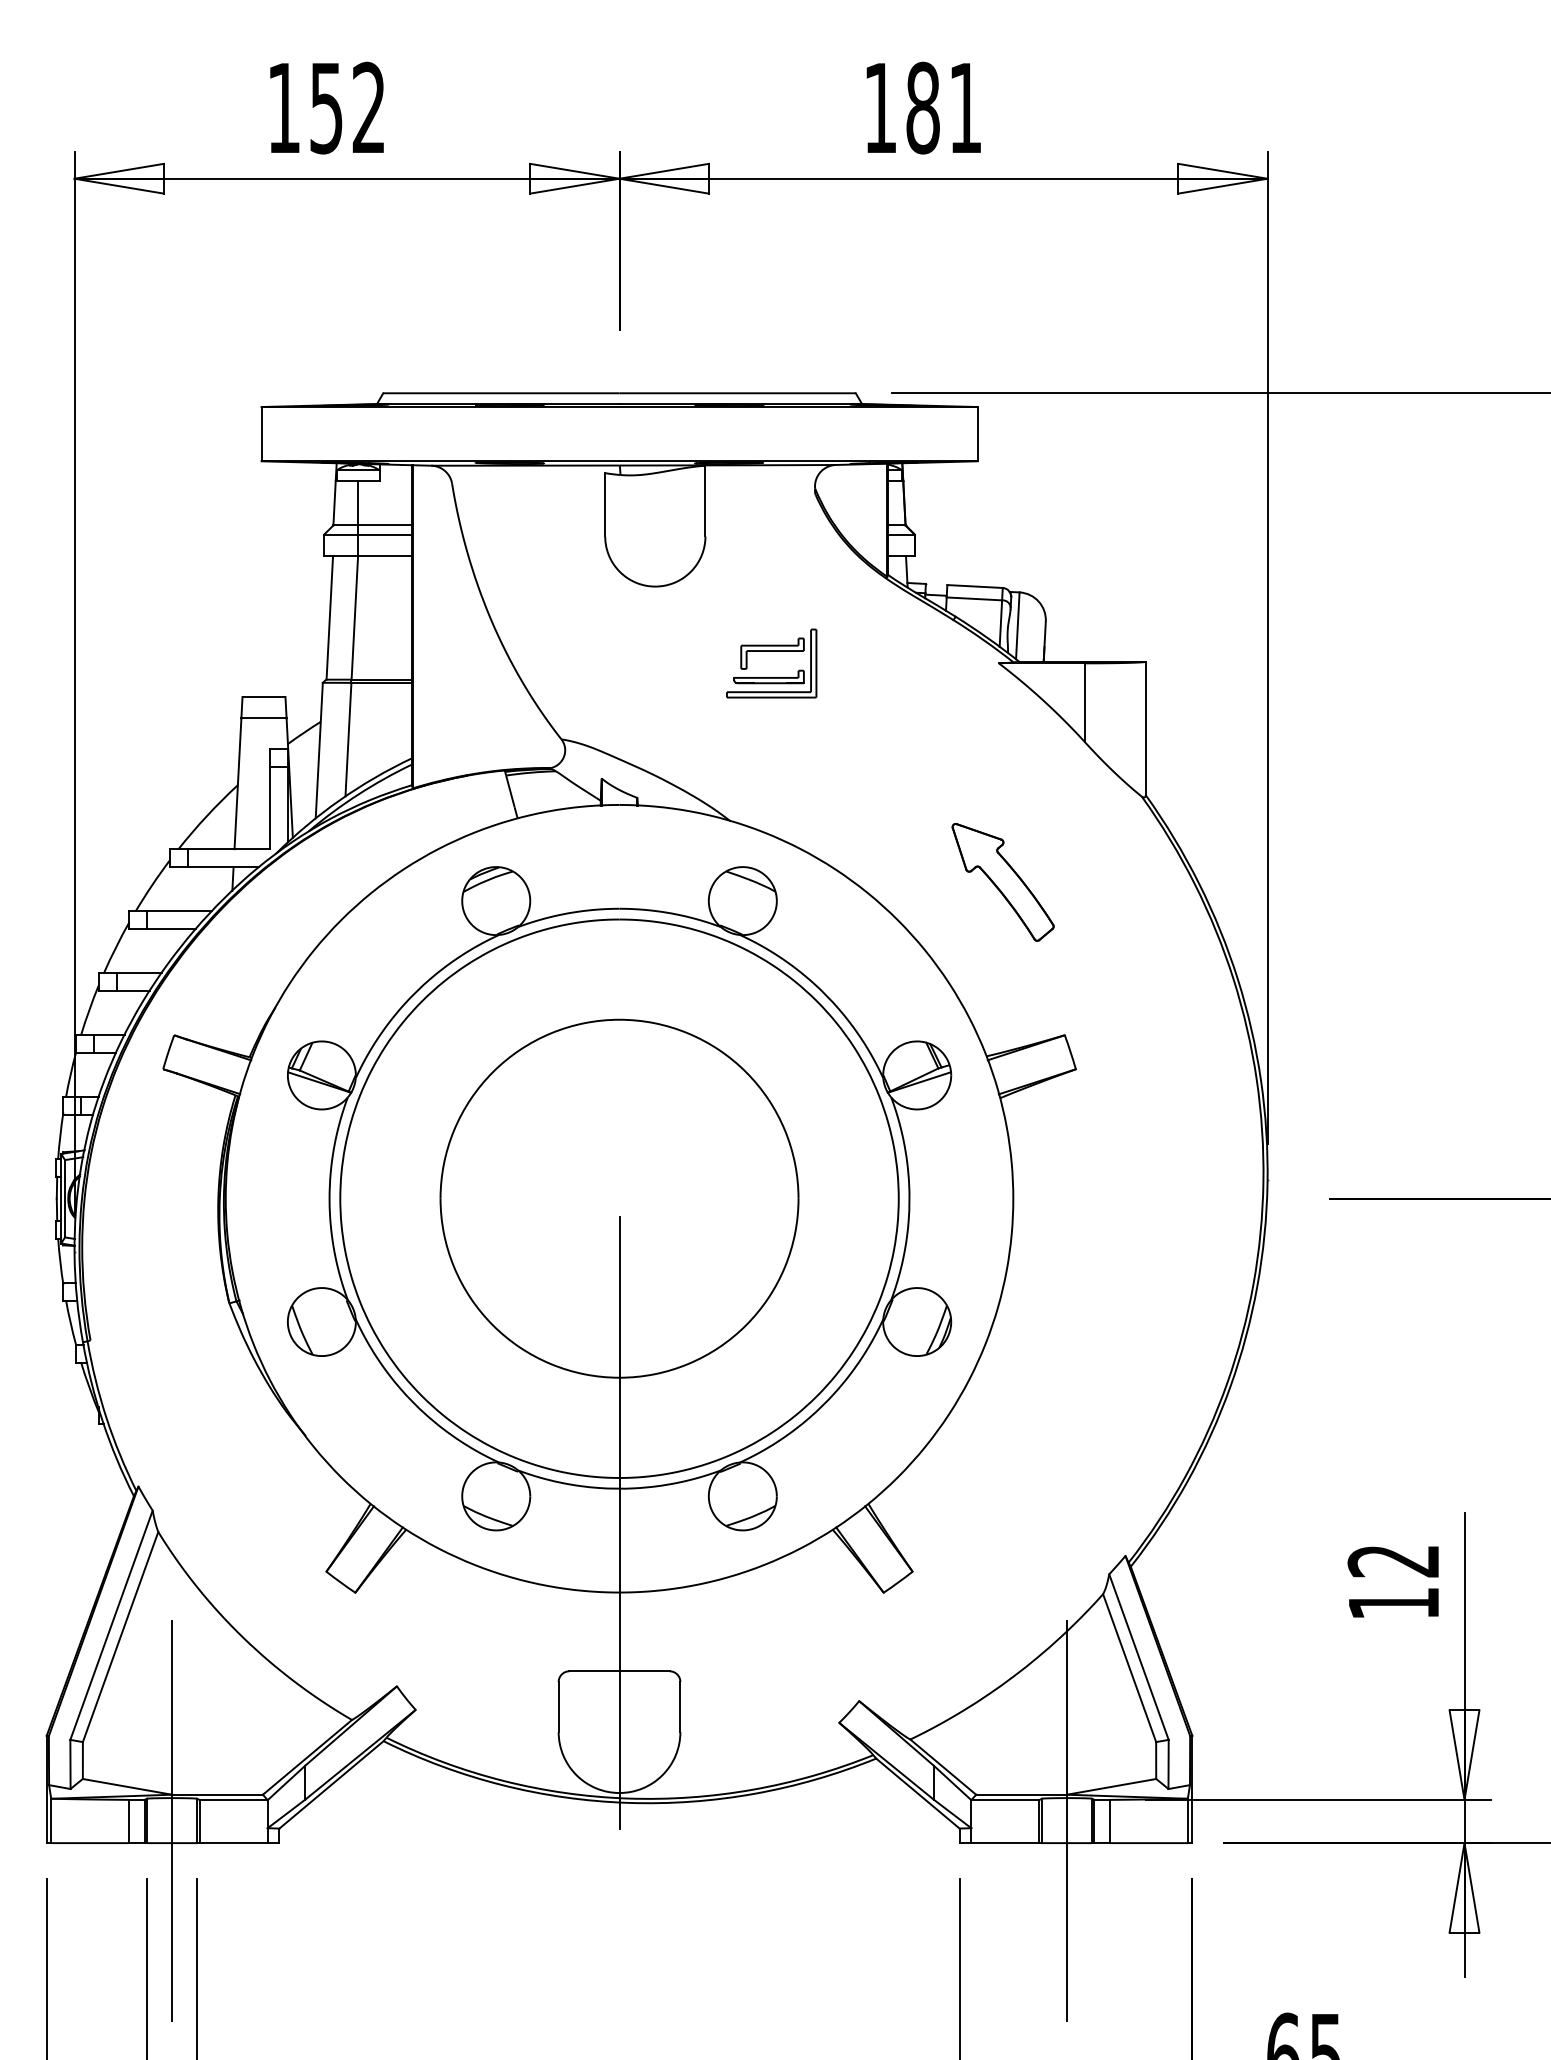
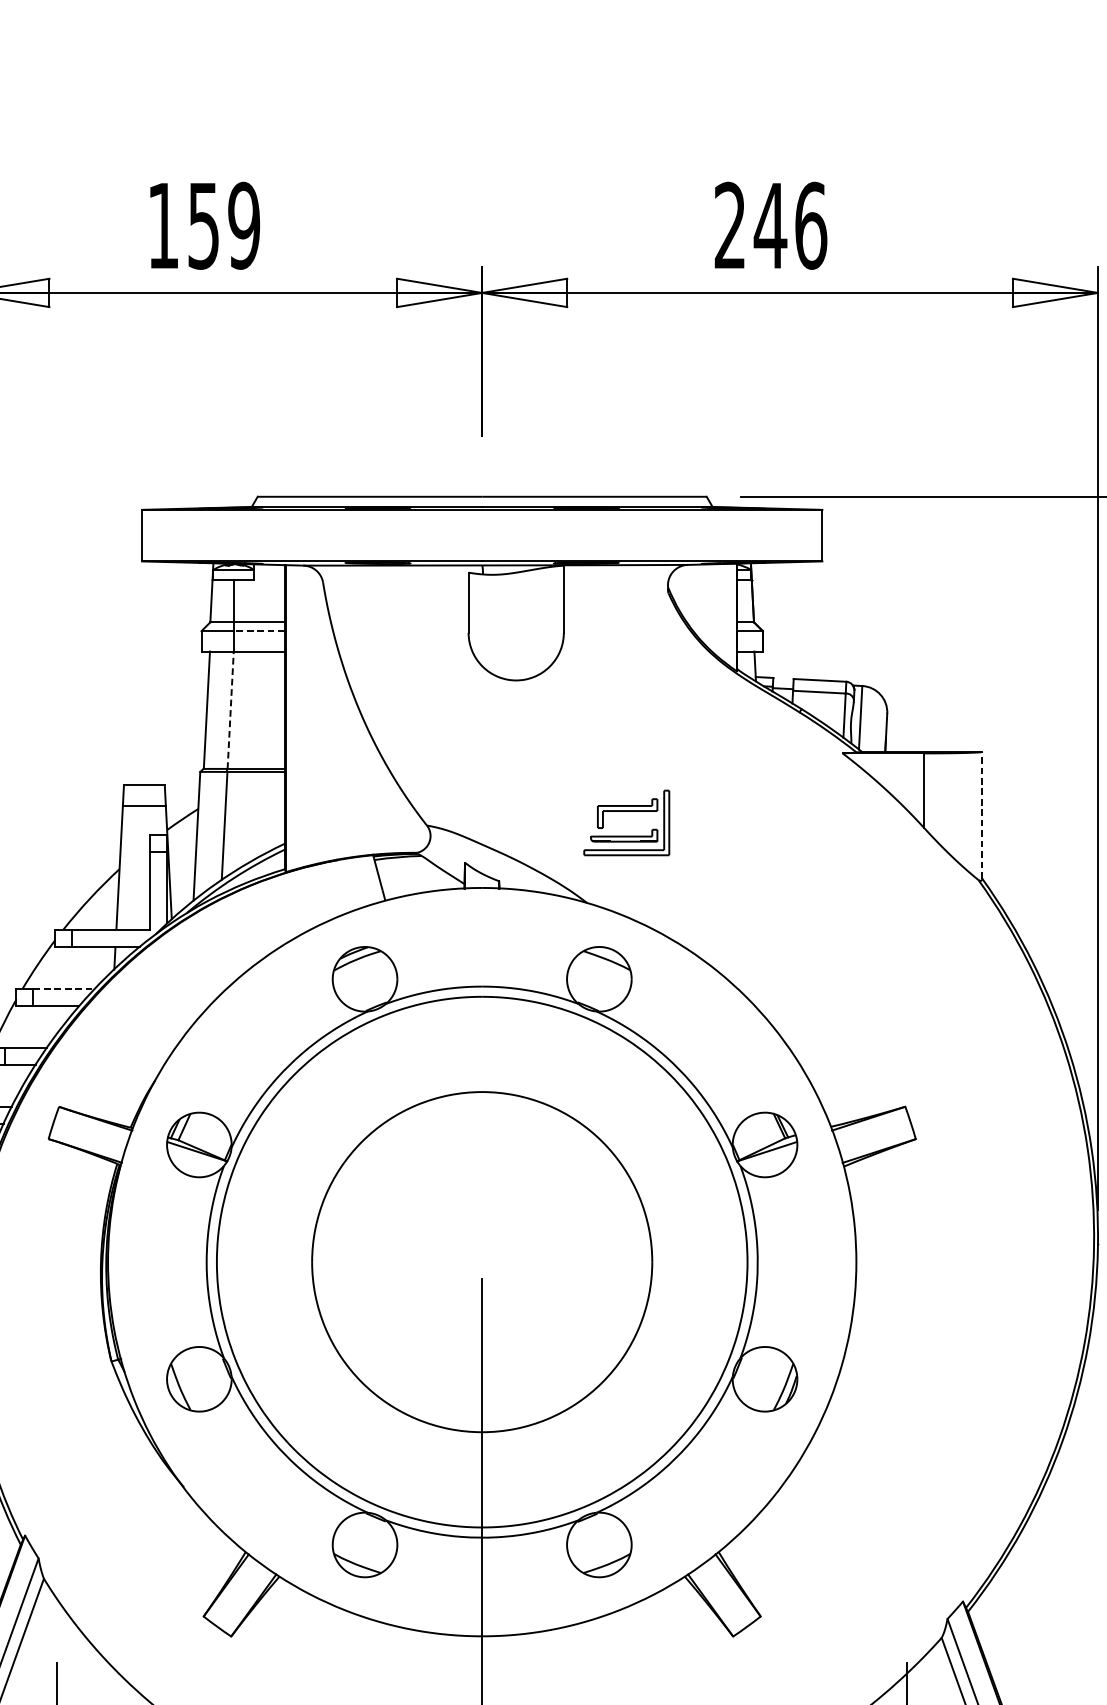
text: (368, 107) -> (243, 225), 152 -> 159
text: (923, 107) -> (771, 225), 181 -> 246
line: (385, 534) -> (259, 630), solid -> dashed
line: (354, 617) -> (230, 709), solid -> dashed
part: (771, 651) -> (626, 811), moved
line: (1145, 728) -> (981, 815), solid -> dashed
part: (1002, 882) -> (846, 961), removed
line: (179, 911) -> (64, 989), solid -> dashed

